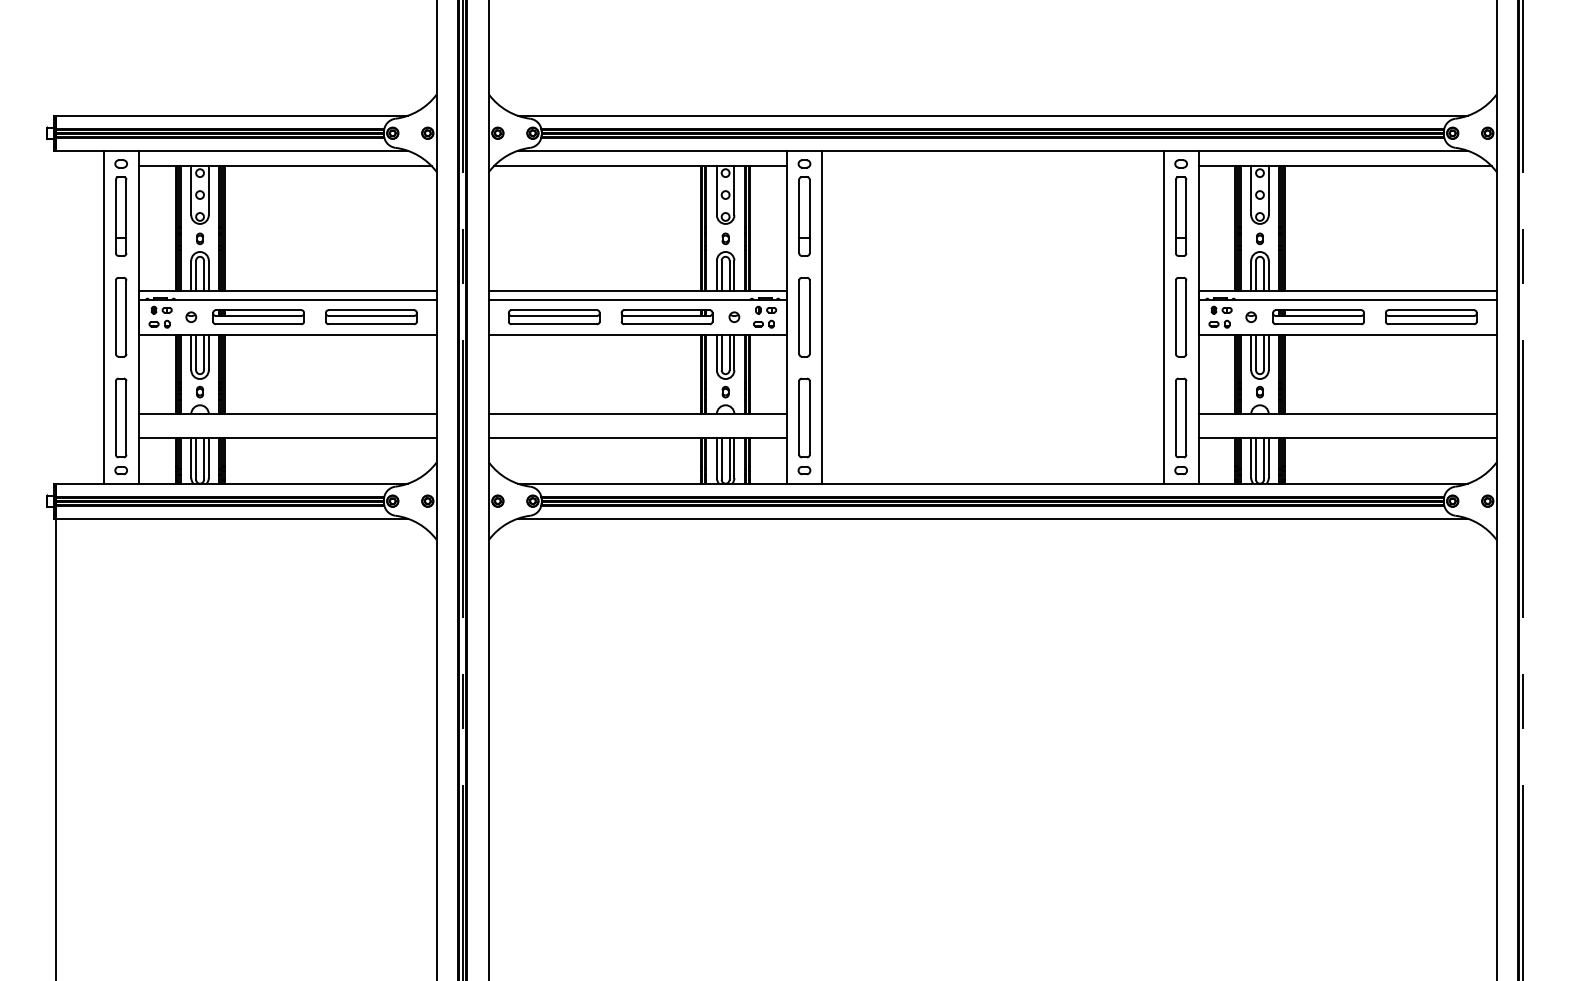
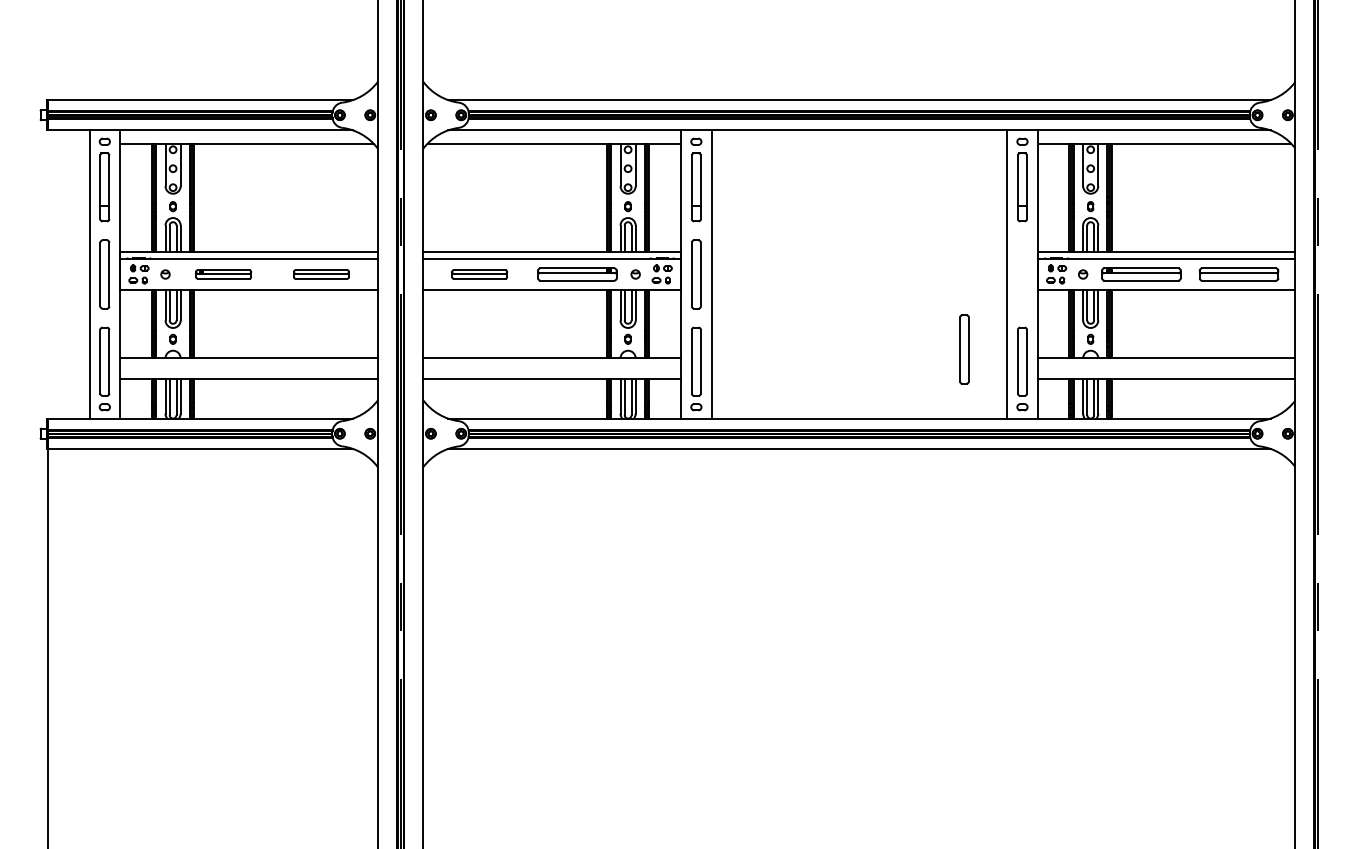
part: (258, 317) -> (223, 274), size x0.7
part: (371, 317) -> (321, 274), size x0.7
part: (553, 317) -> (479, 274), size x0.7
part: (1181, 317) -> (964, 349), moved

